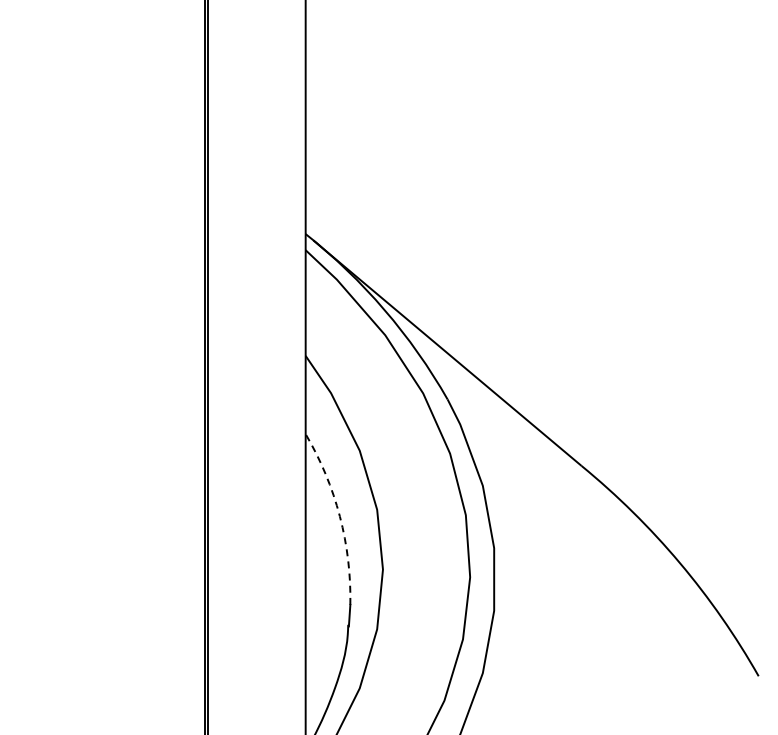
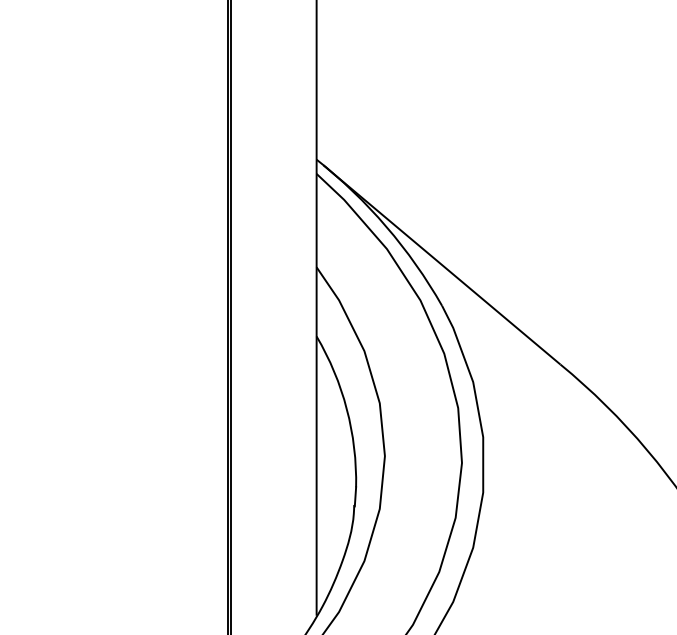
arc: (339, 516) -> (346, 409), dashed -> solid

